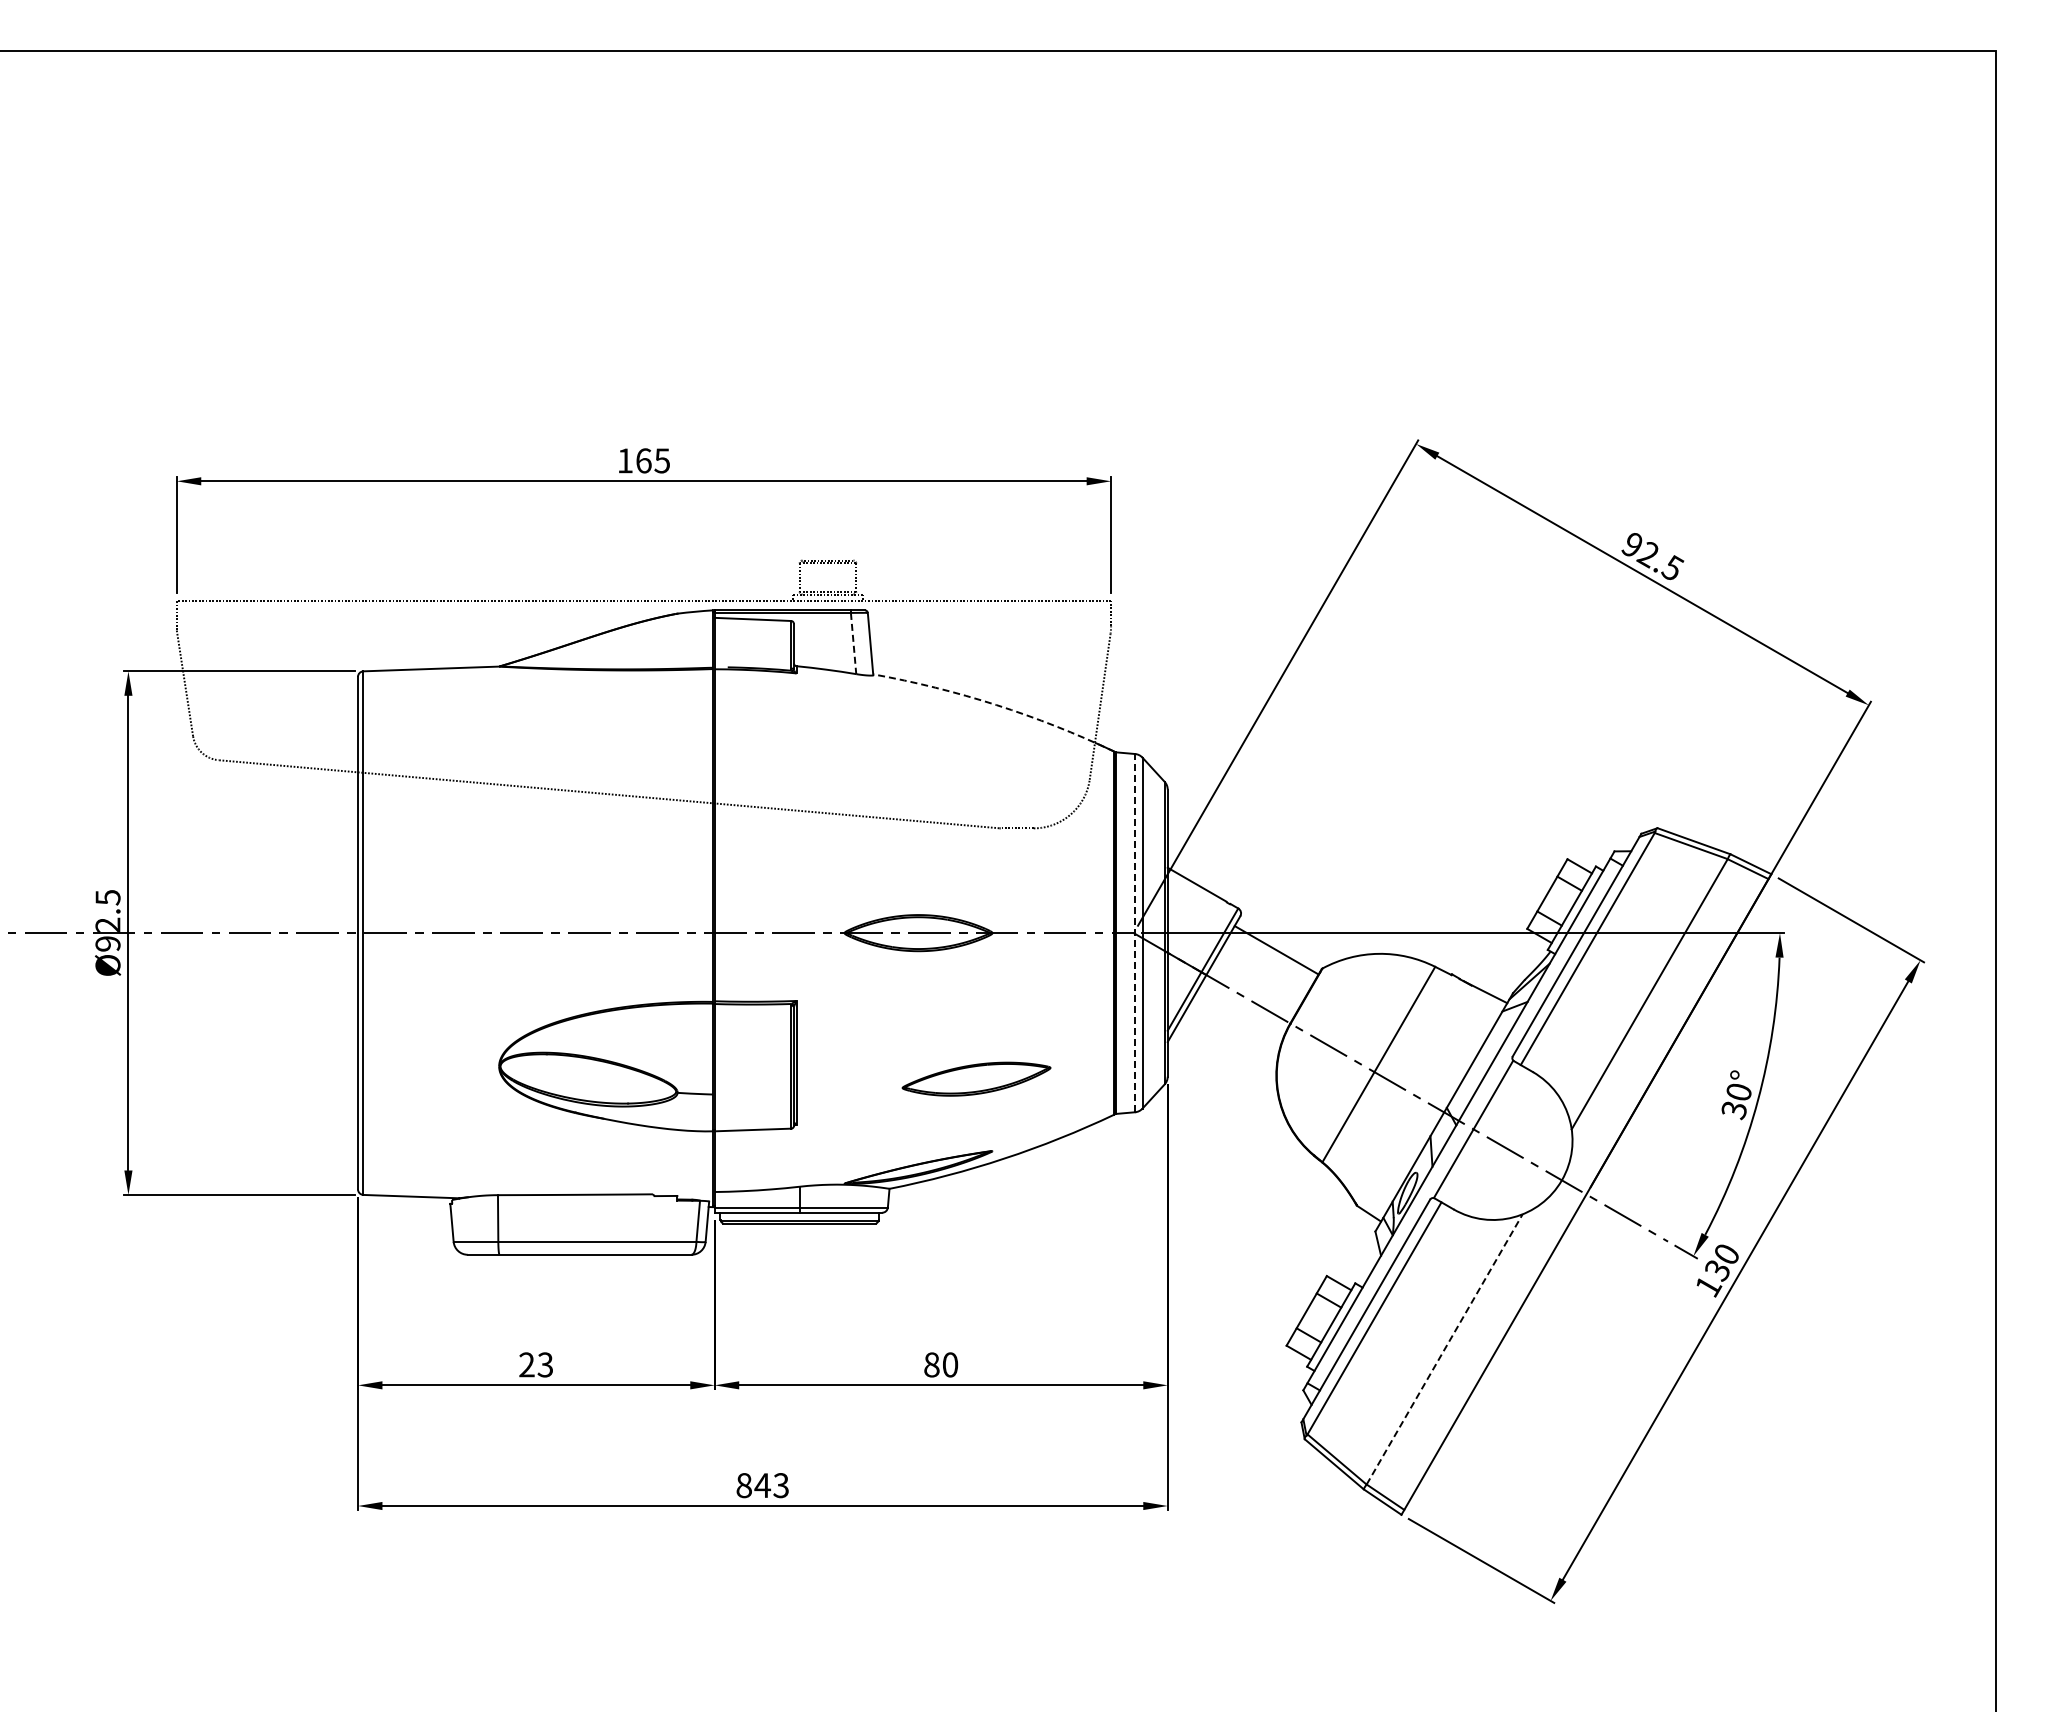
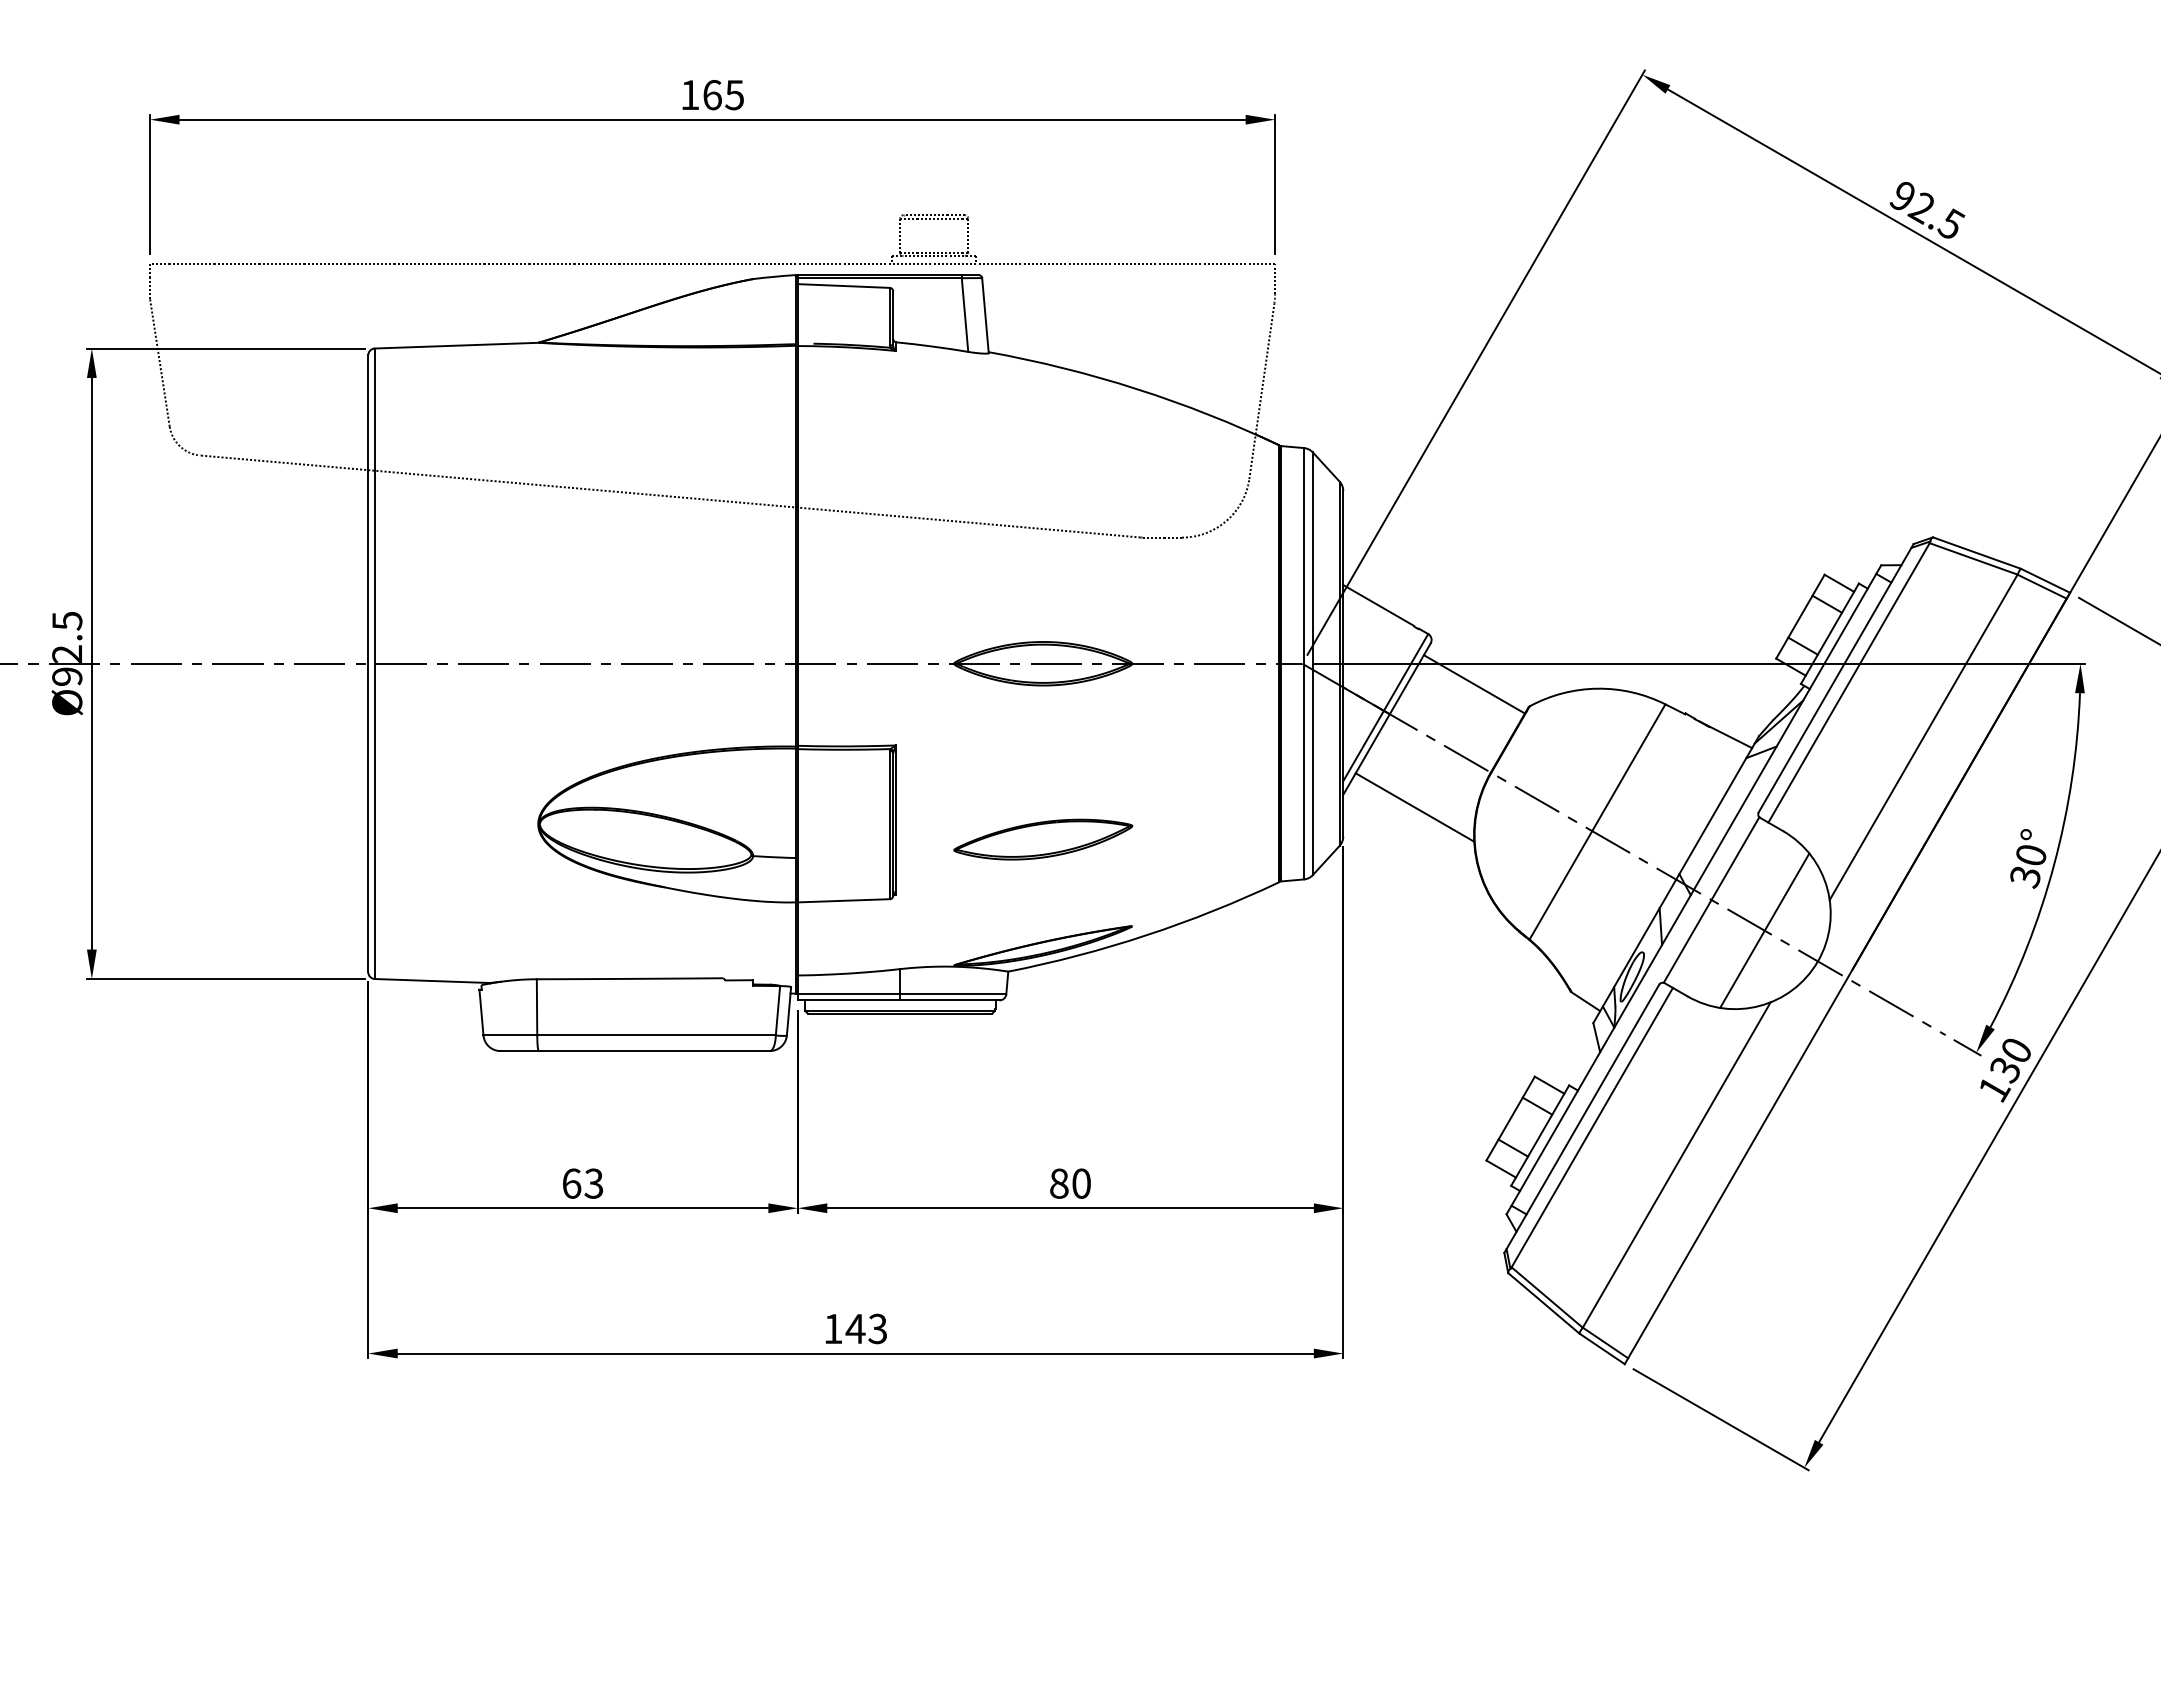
line: (853, 643) -> (964, 315), dashed -> solid
arc: (996, 705) -> (1137, 389), dashed -> solid
line: (1135, 932) -> (1304, 662), dashed -> solid
line: (1227, 1052) -> (1415, 807), added
part: (976, 1078) -> (1043, 838), moved
line: (1517, 1154) -> (1764, 930), added
line: (1444, 1349) -> (1676, 1165), dashed -> solid
text: (526, 1364) -> (571, 1183), 23 -> 63
text: (743, 1485) -> (832, 1328), 843 -> 143

